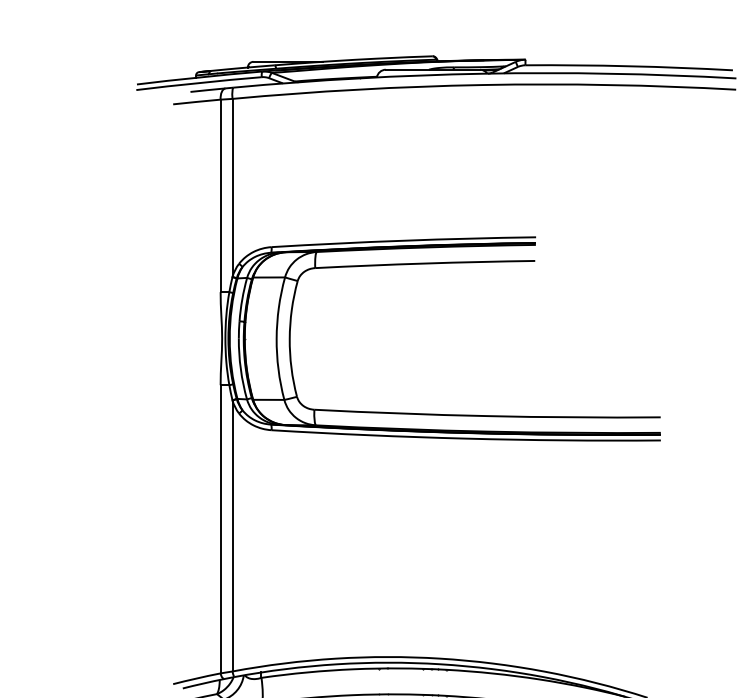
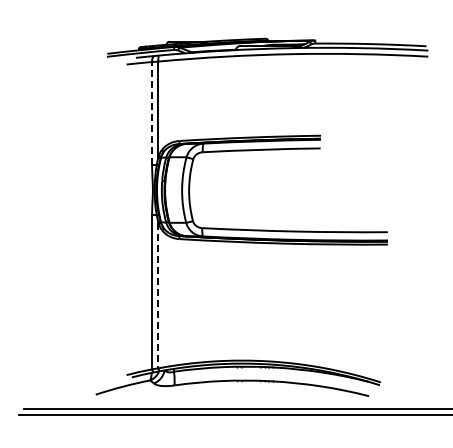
line: (221, 195) -> (152, 113), solid -> dashed
line: (232, 535) -> (158, 295), solid -> dashed

